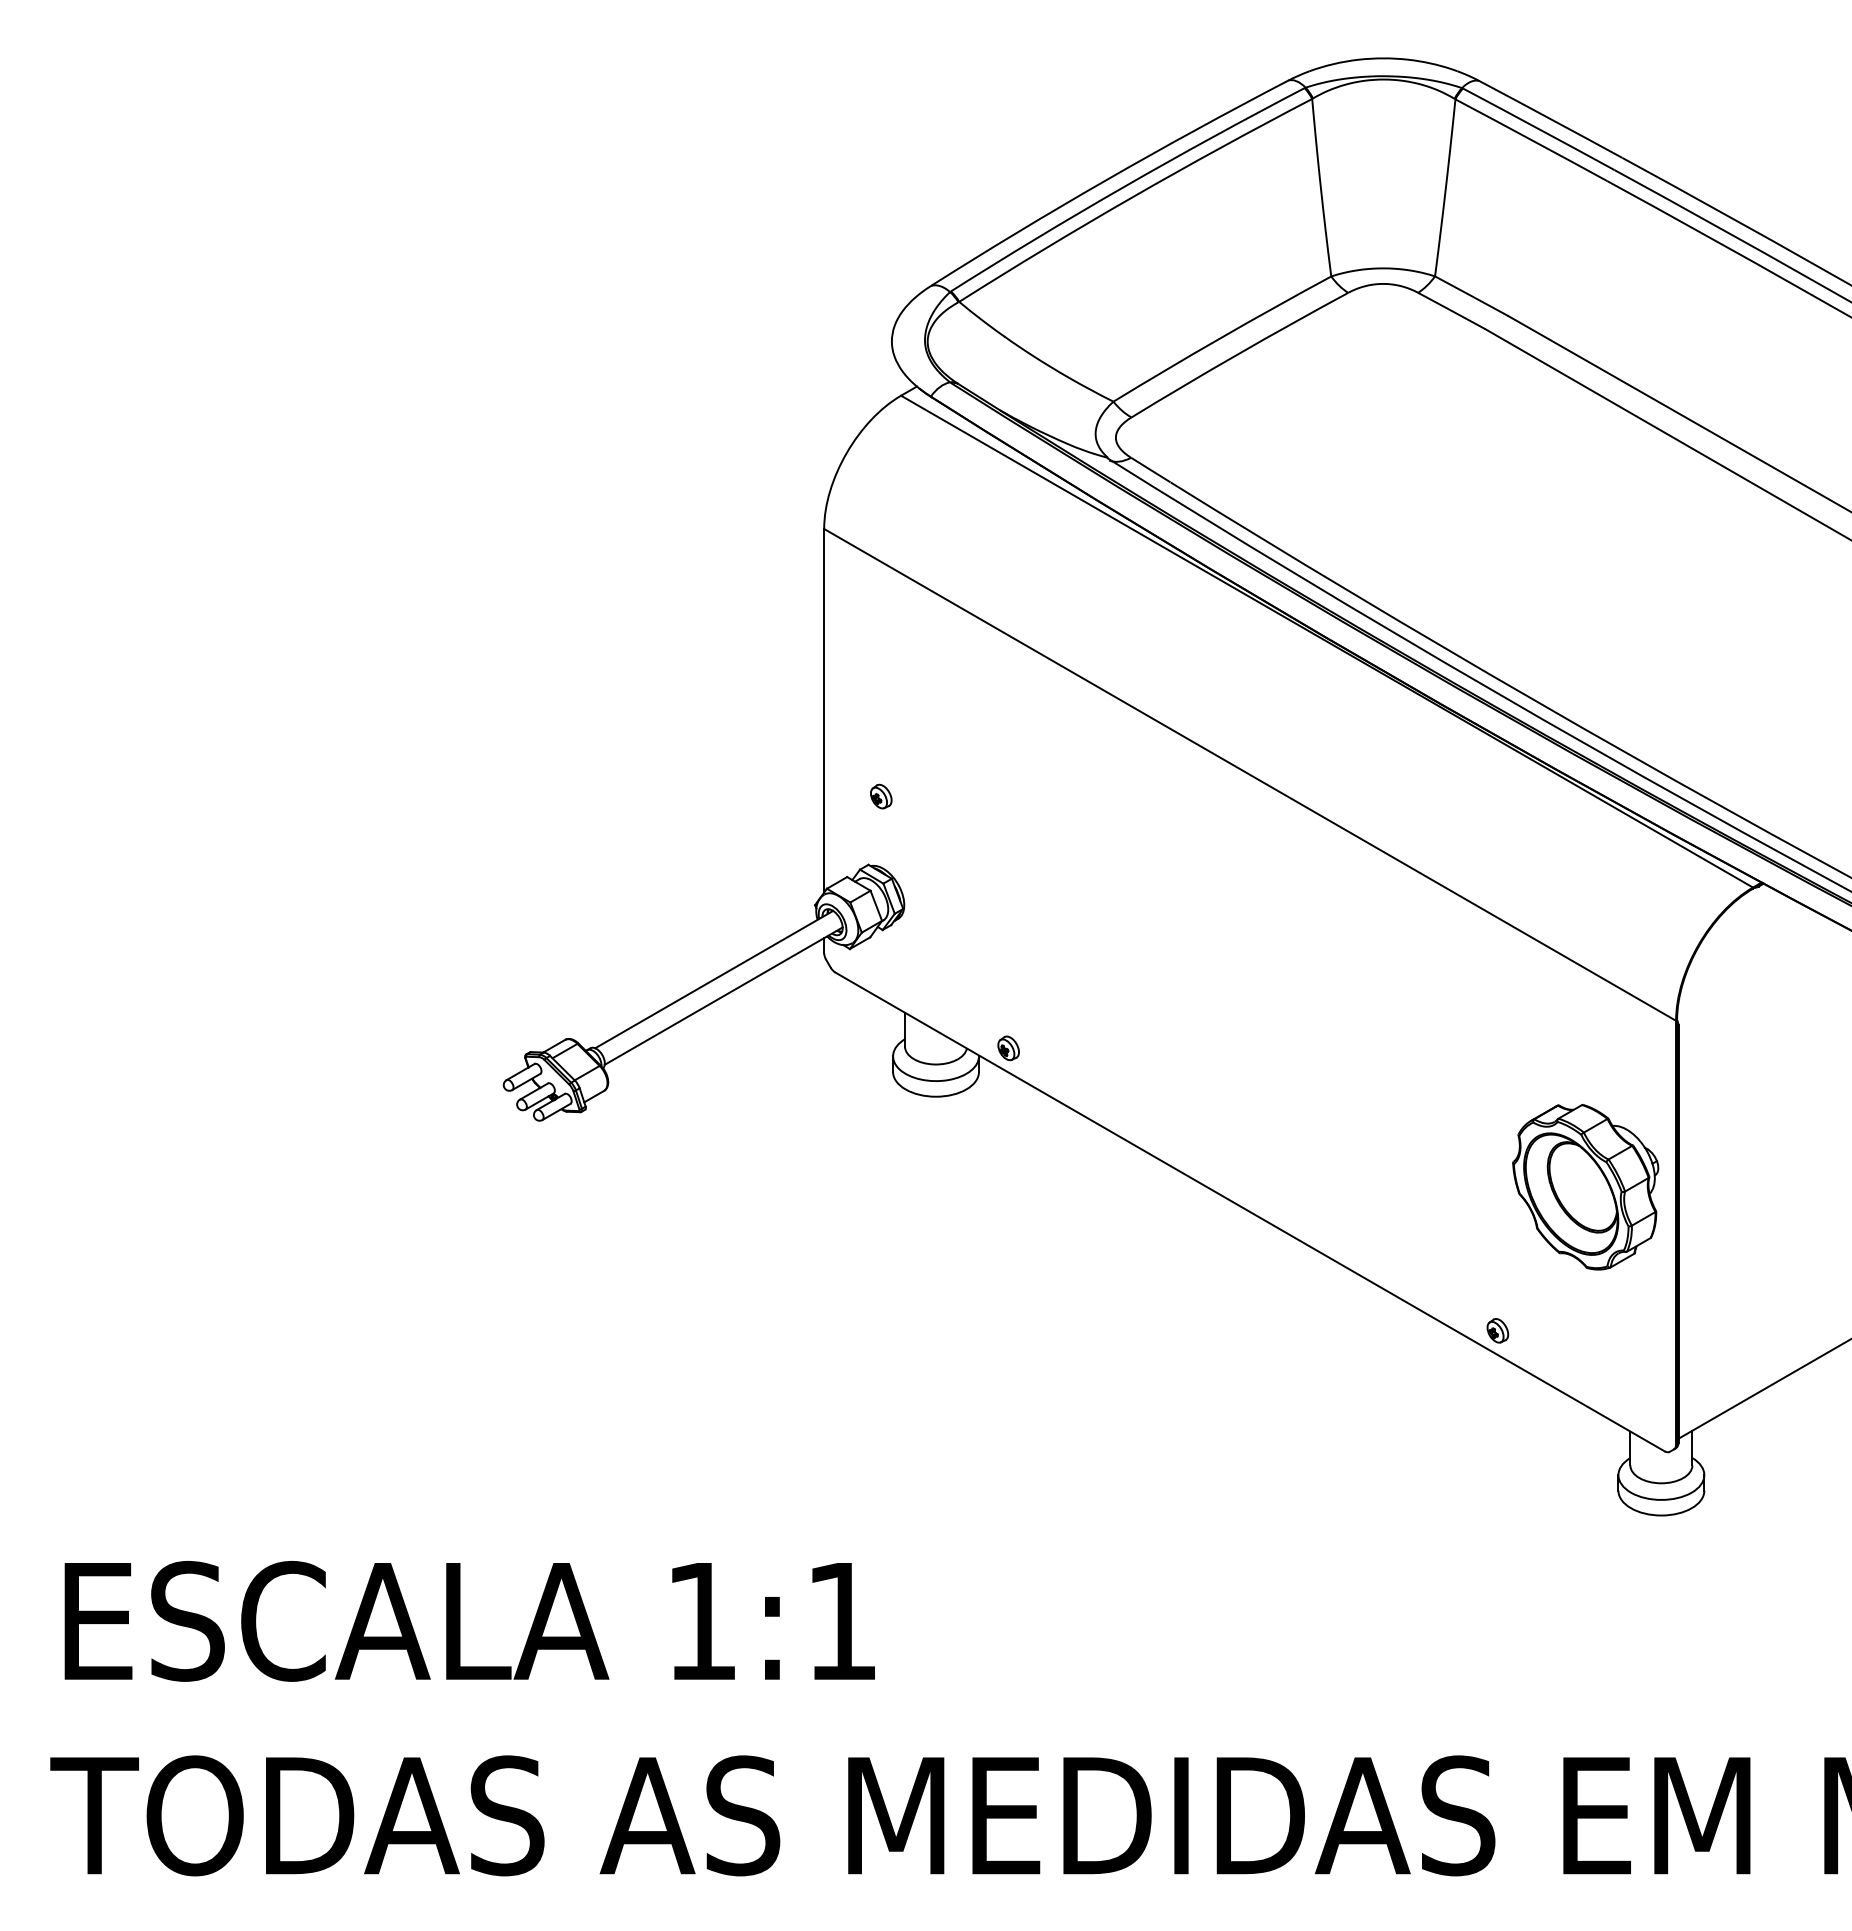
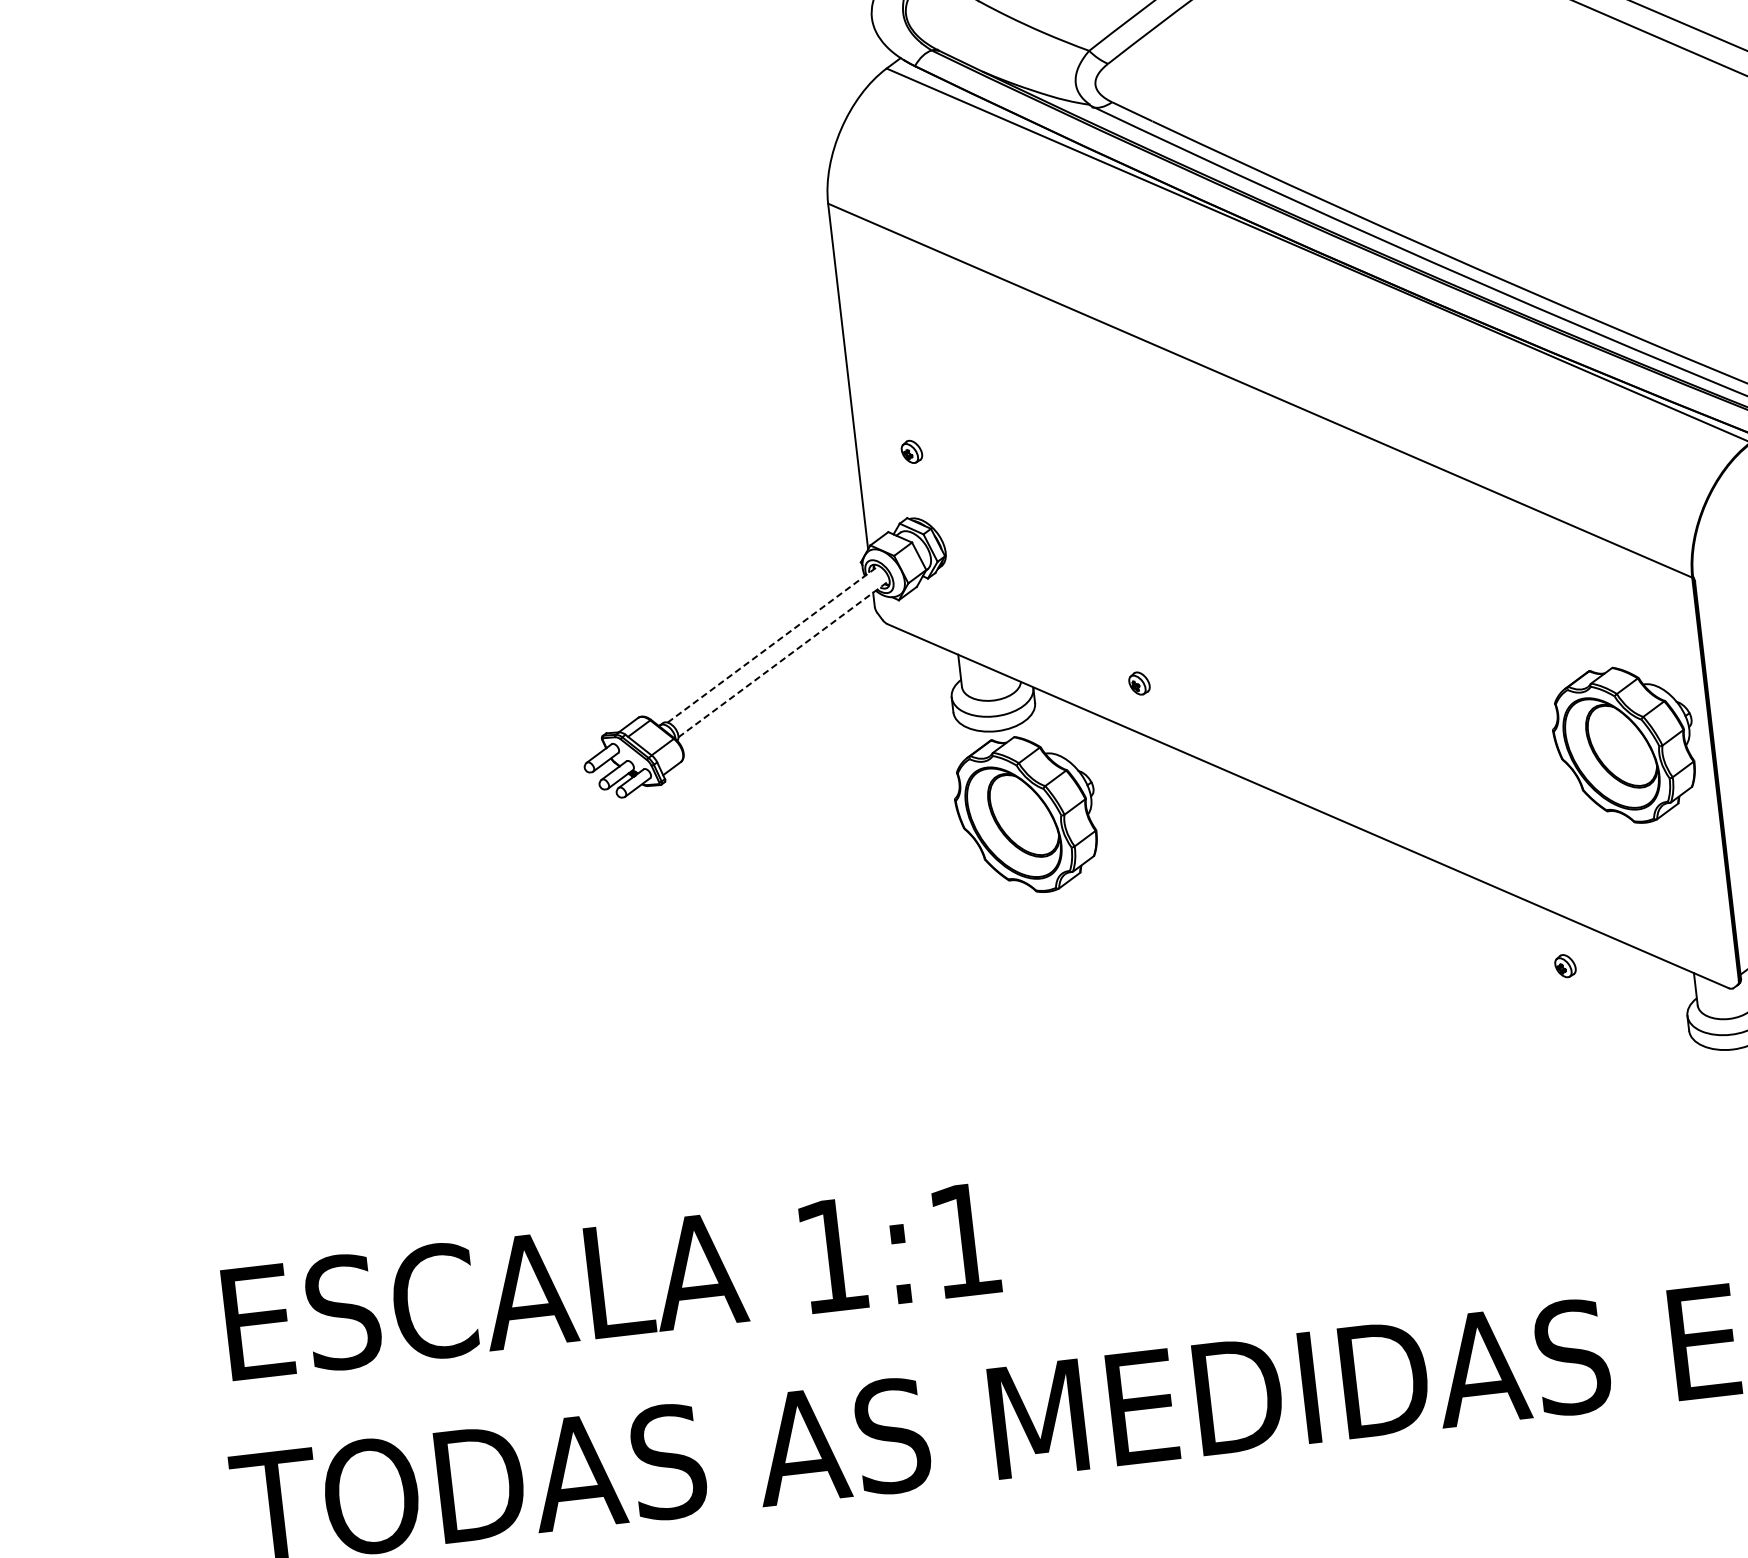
line: (714, 979) -> (773, 644), solid -> dashed
line: (724, 995) -> (784, 658), solid -> dashed
part: (1008, 1048) -> (1139, 683), moved
part: (956, 1187) -> (1026, 815), added
part: (1497, 1330) -> (1565, 965), moved

